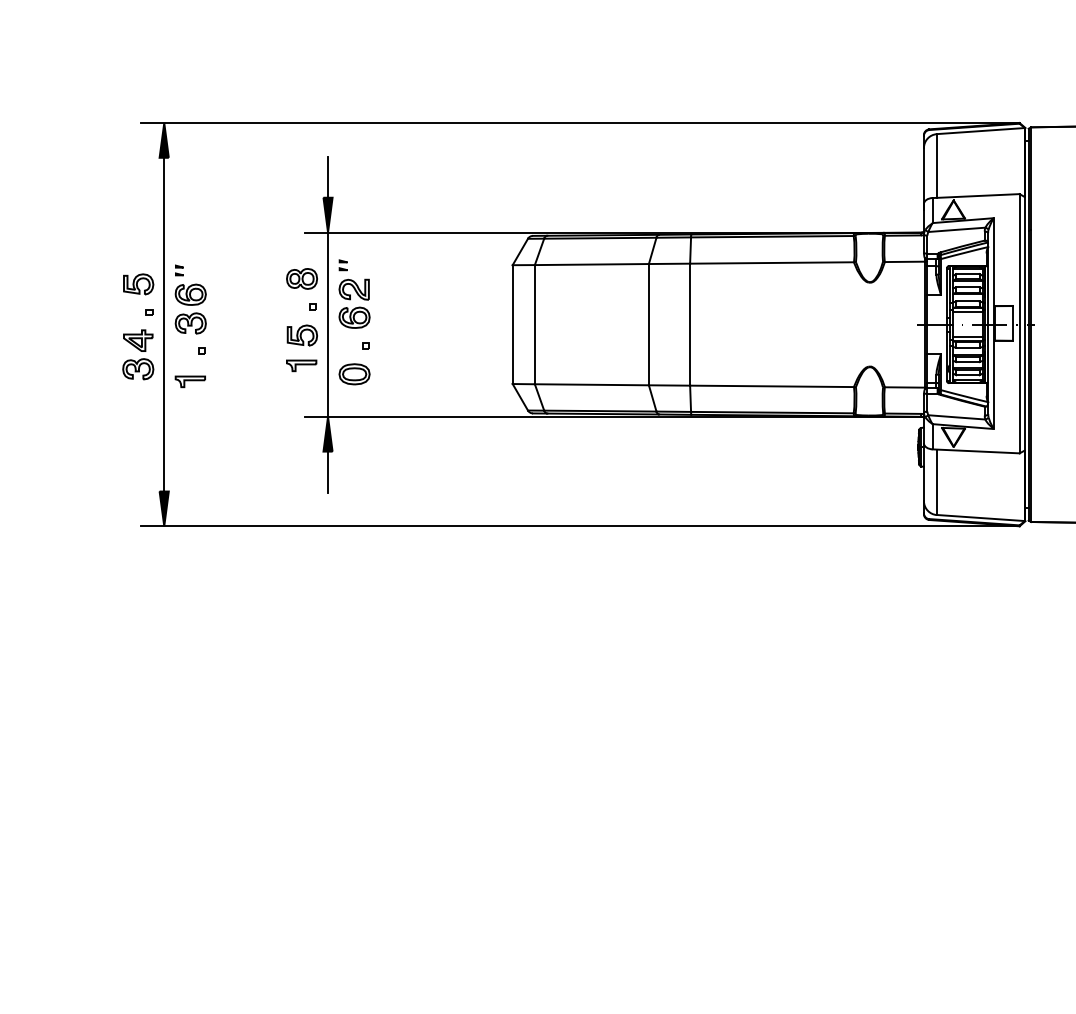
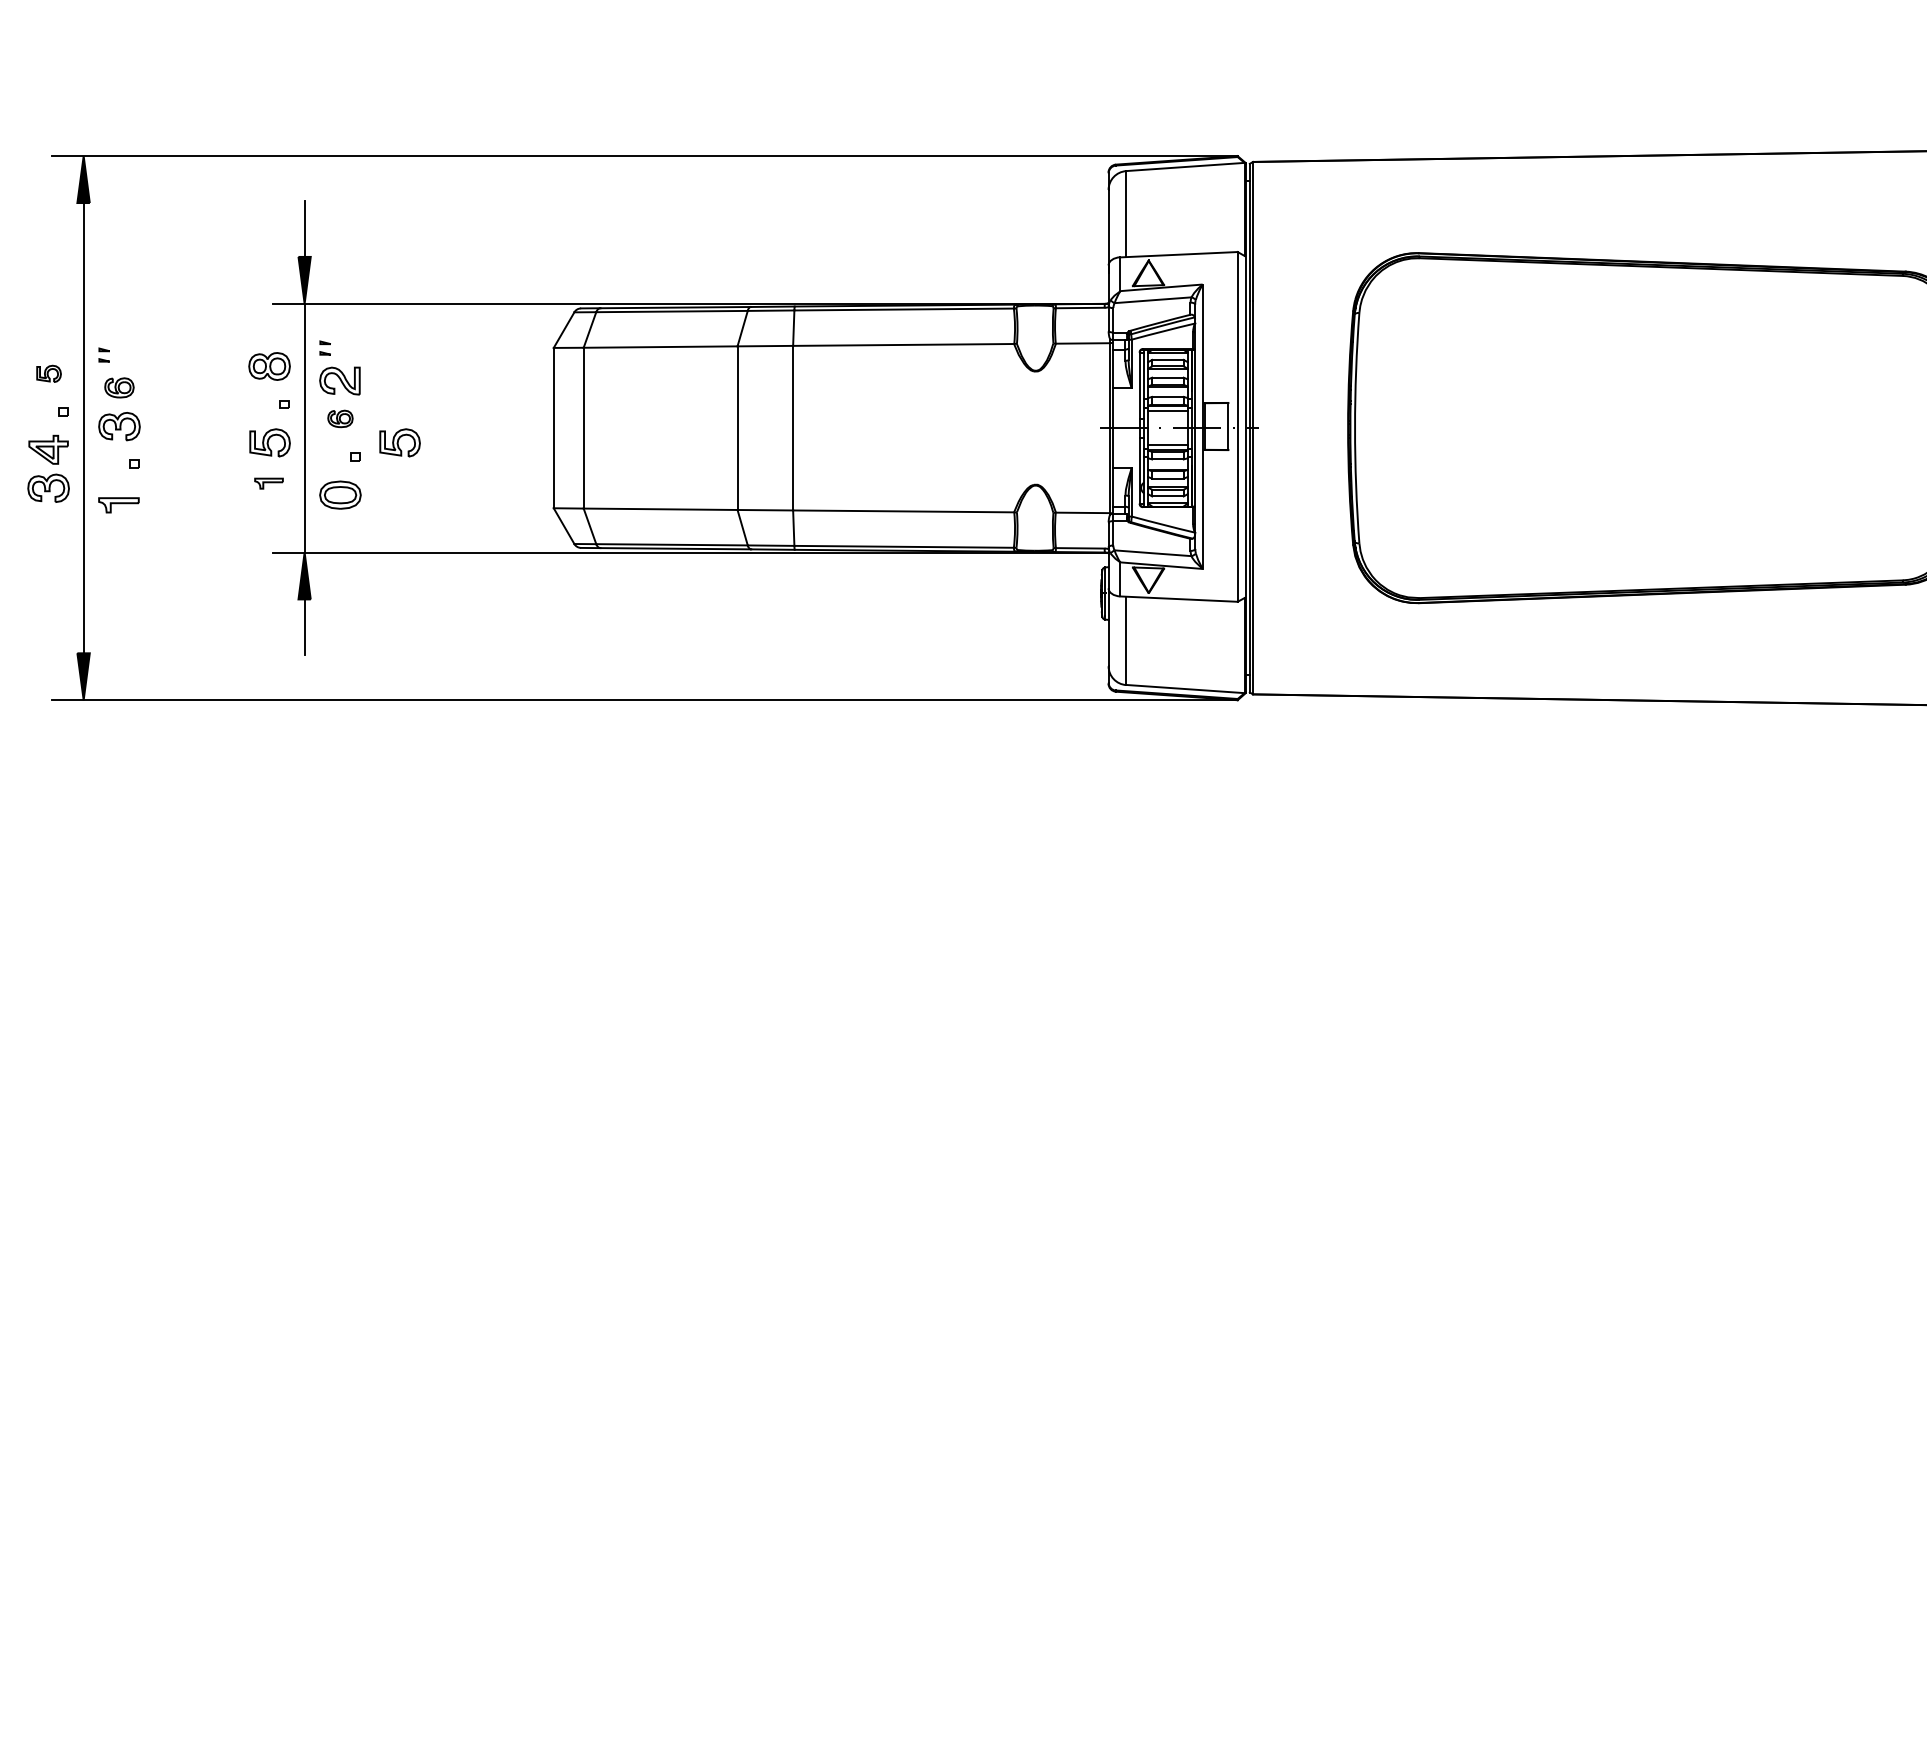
part: (138, 284) -> (48, 373), size x0.6
part: (190, 294) -> (119, 387), size x0.7
part: (354, 317) -> (340, 418), size x0.6
part: (398, 335) -> (399, 442), added
part: (301, 365) -> (268, 483), size x0.7

